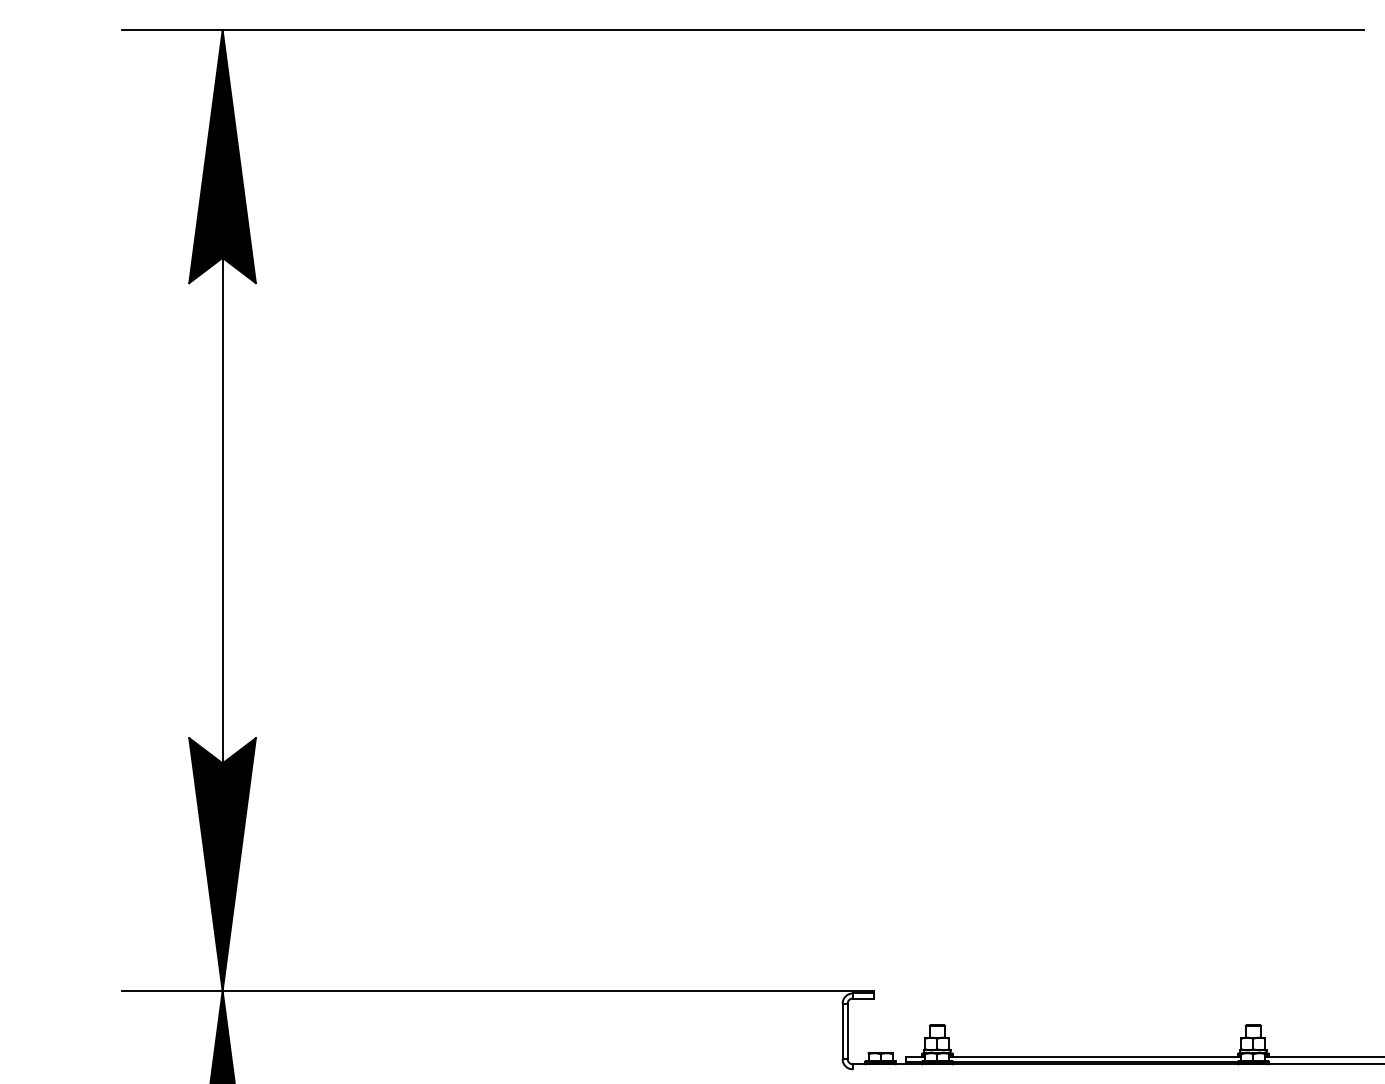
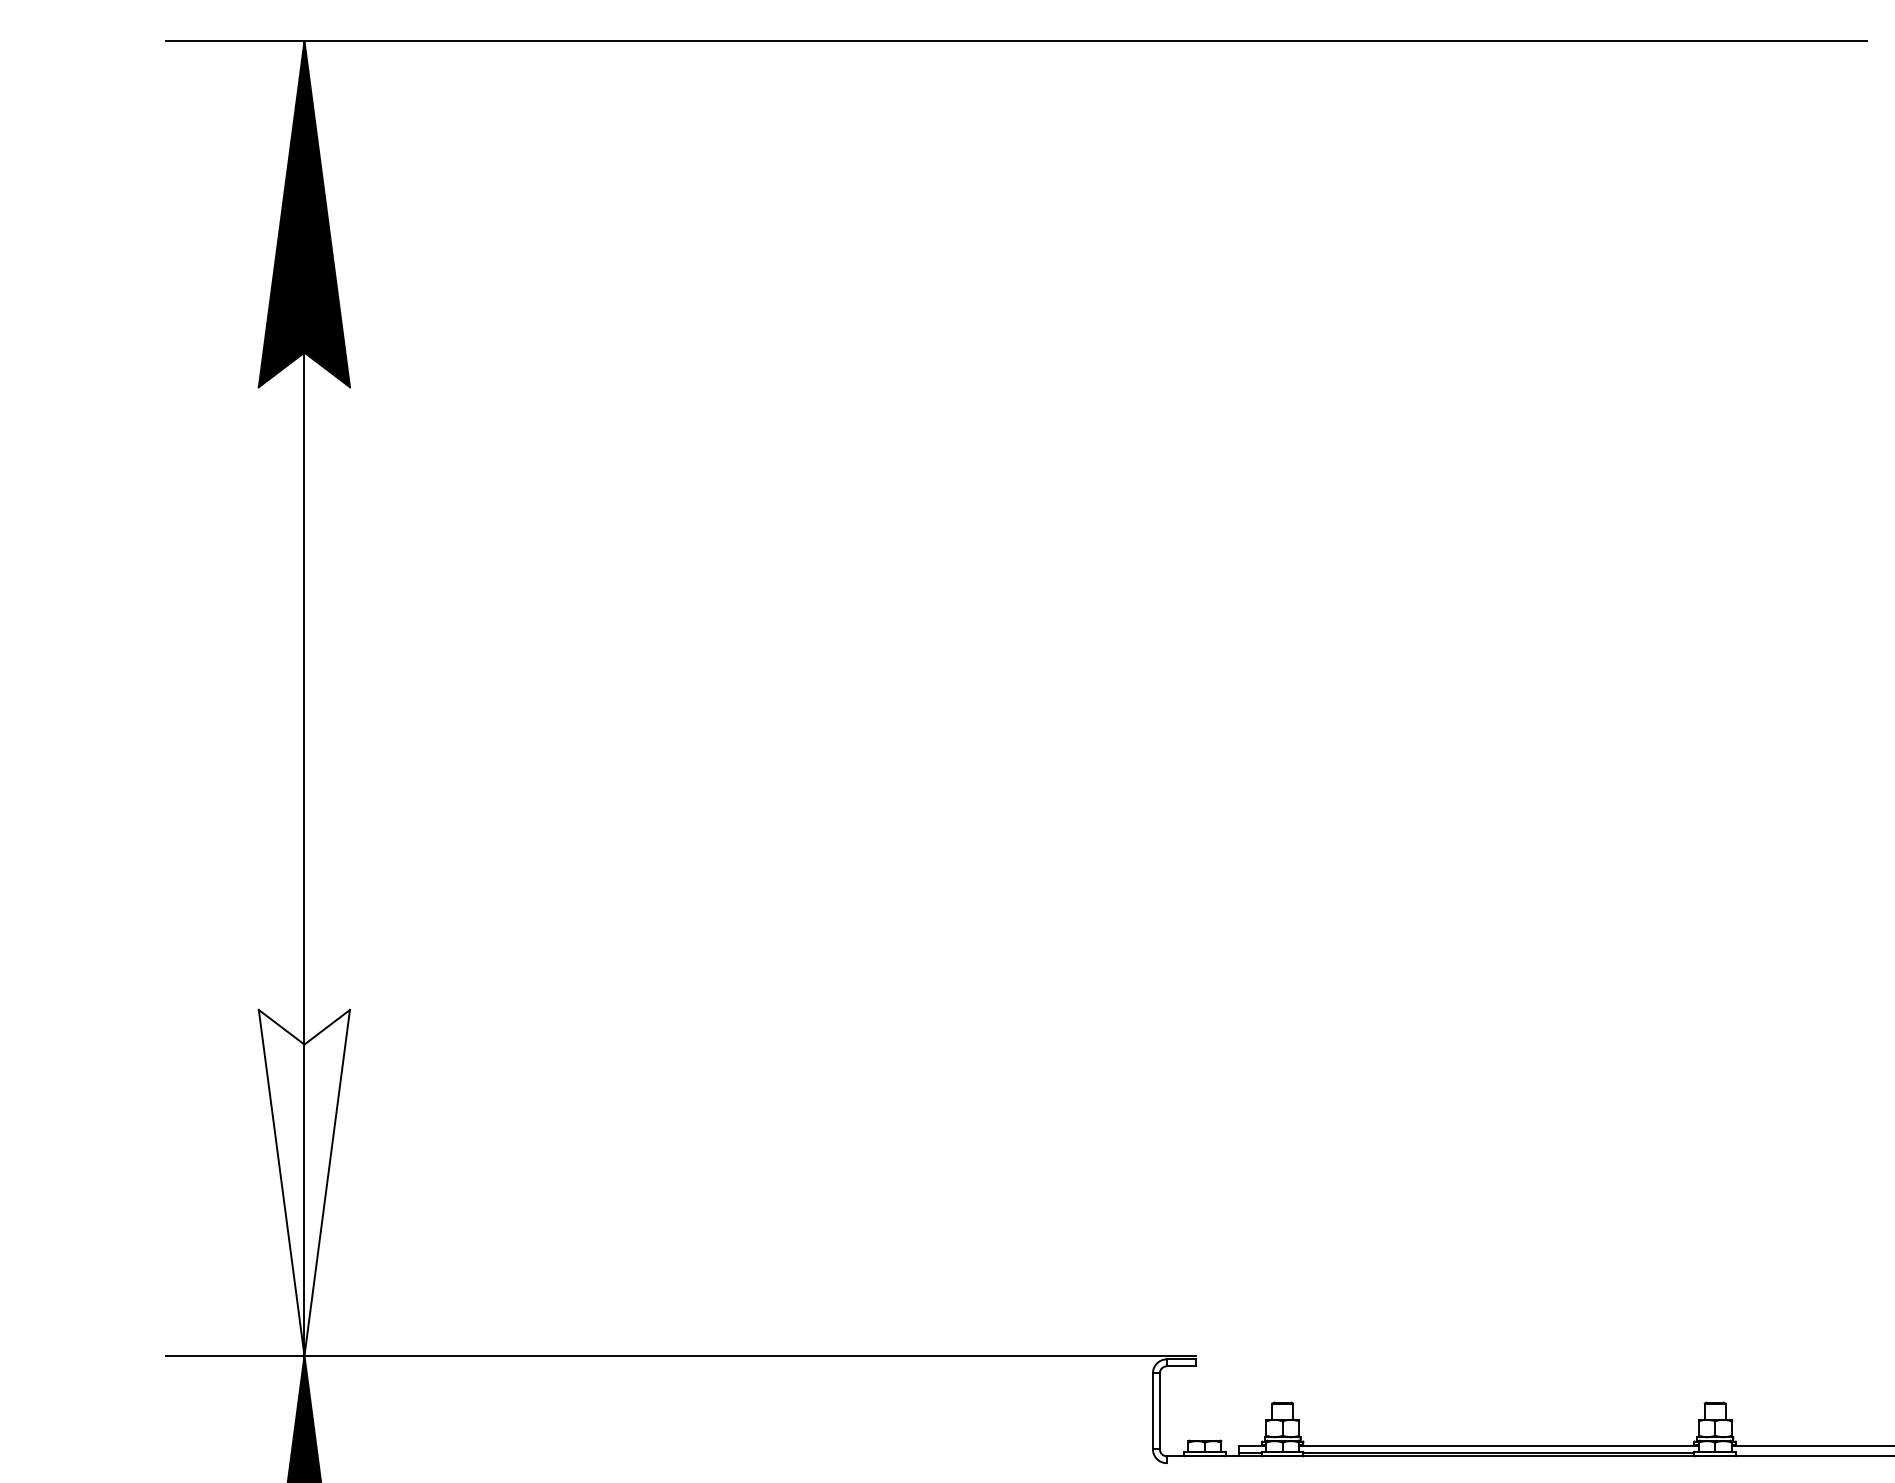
fill: (221, 864) -> (303, 1182), removed

